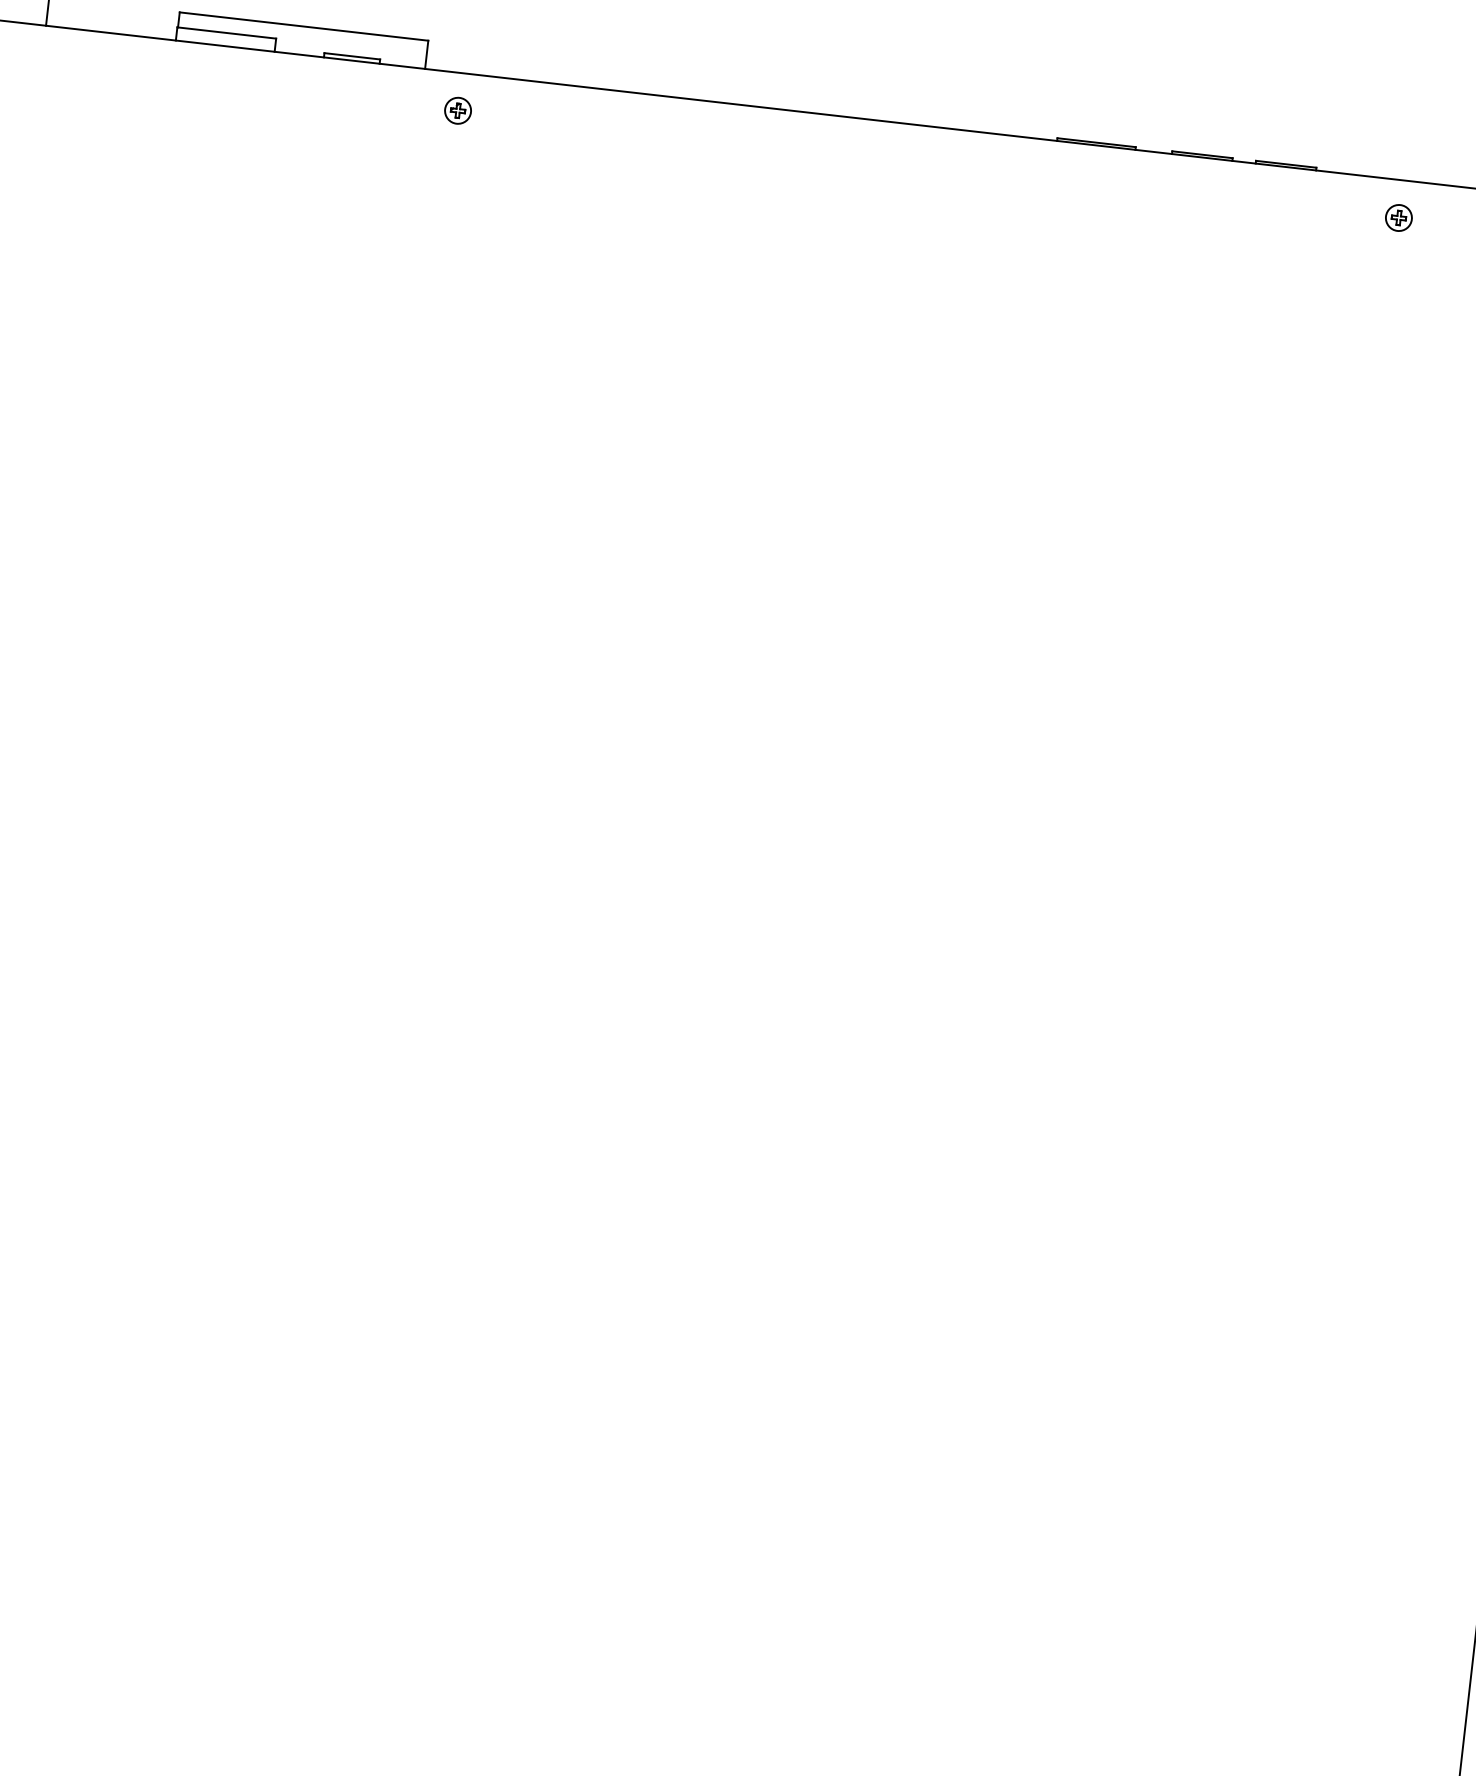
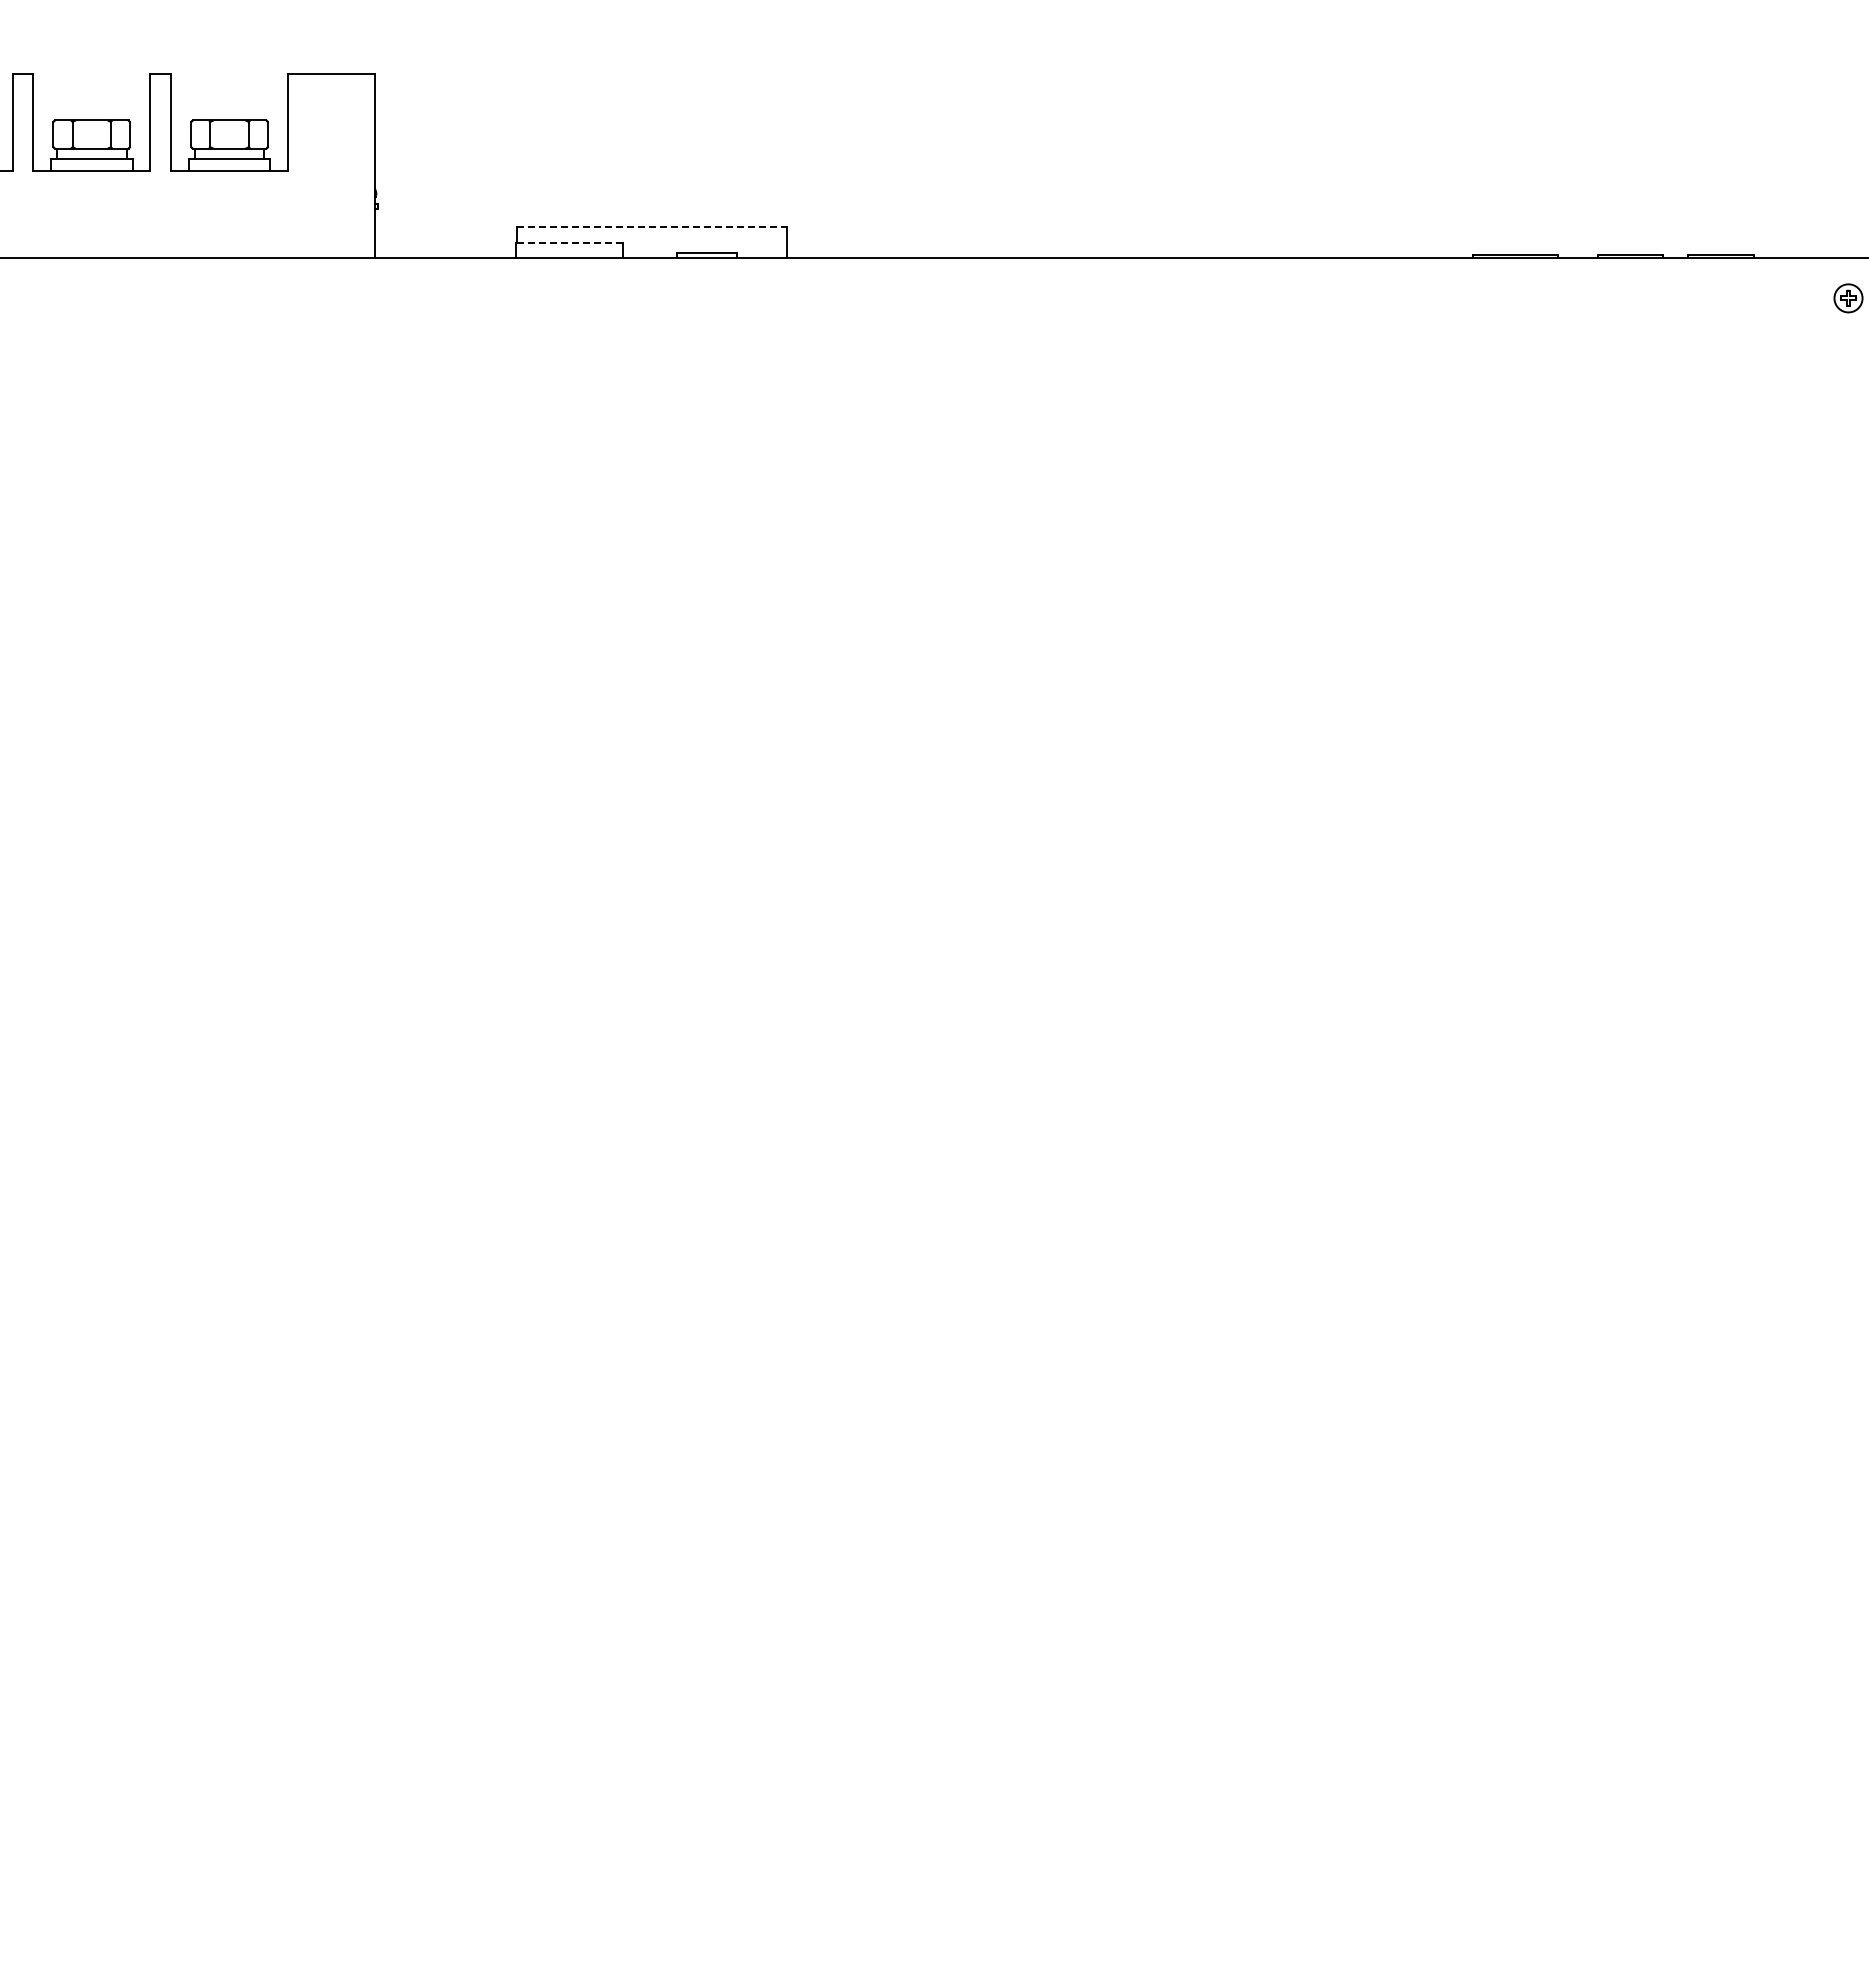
line: (303, 26) -> (651, 226), solid -> dashed
line: (226, 33) -> (569, 243), solid -> dashed
part: (458, 110) -> (827, 298), removed

